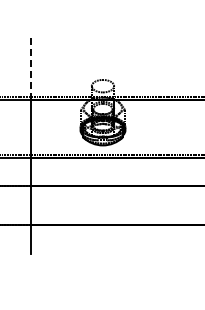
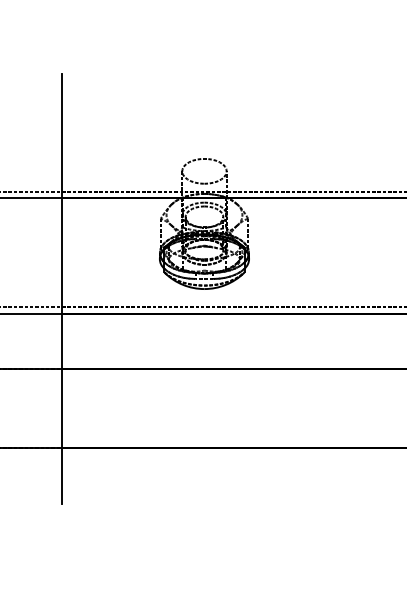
line: (31, 68) -> (62, 136), dashed -> solid

